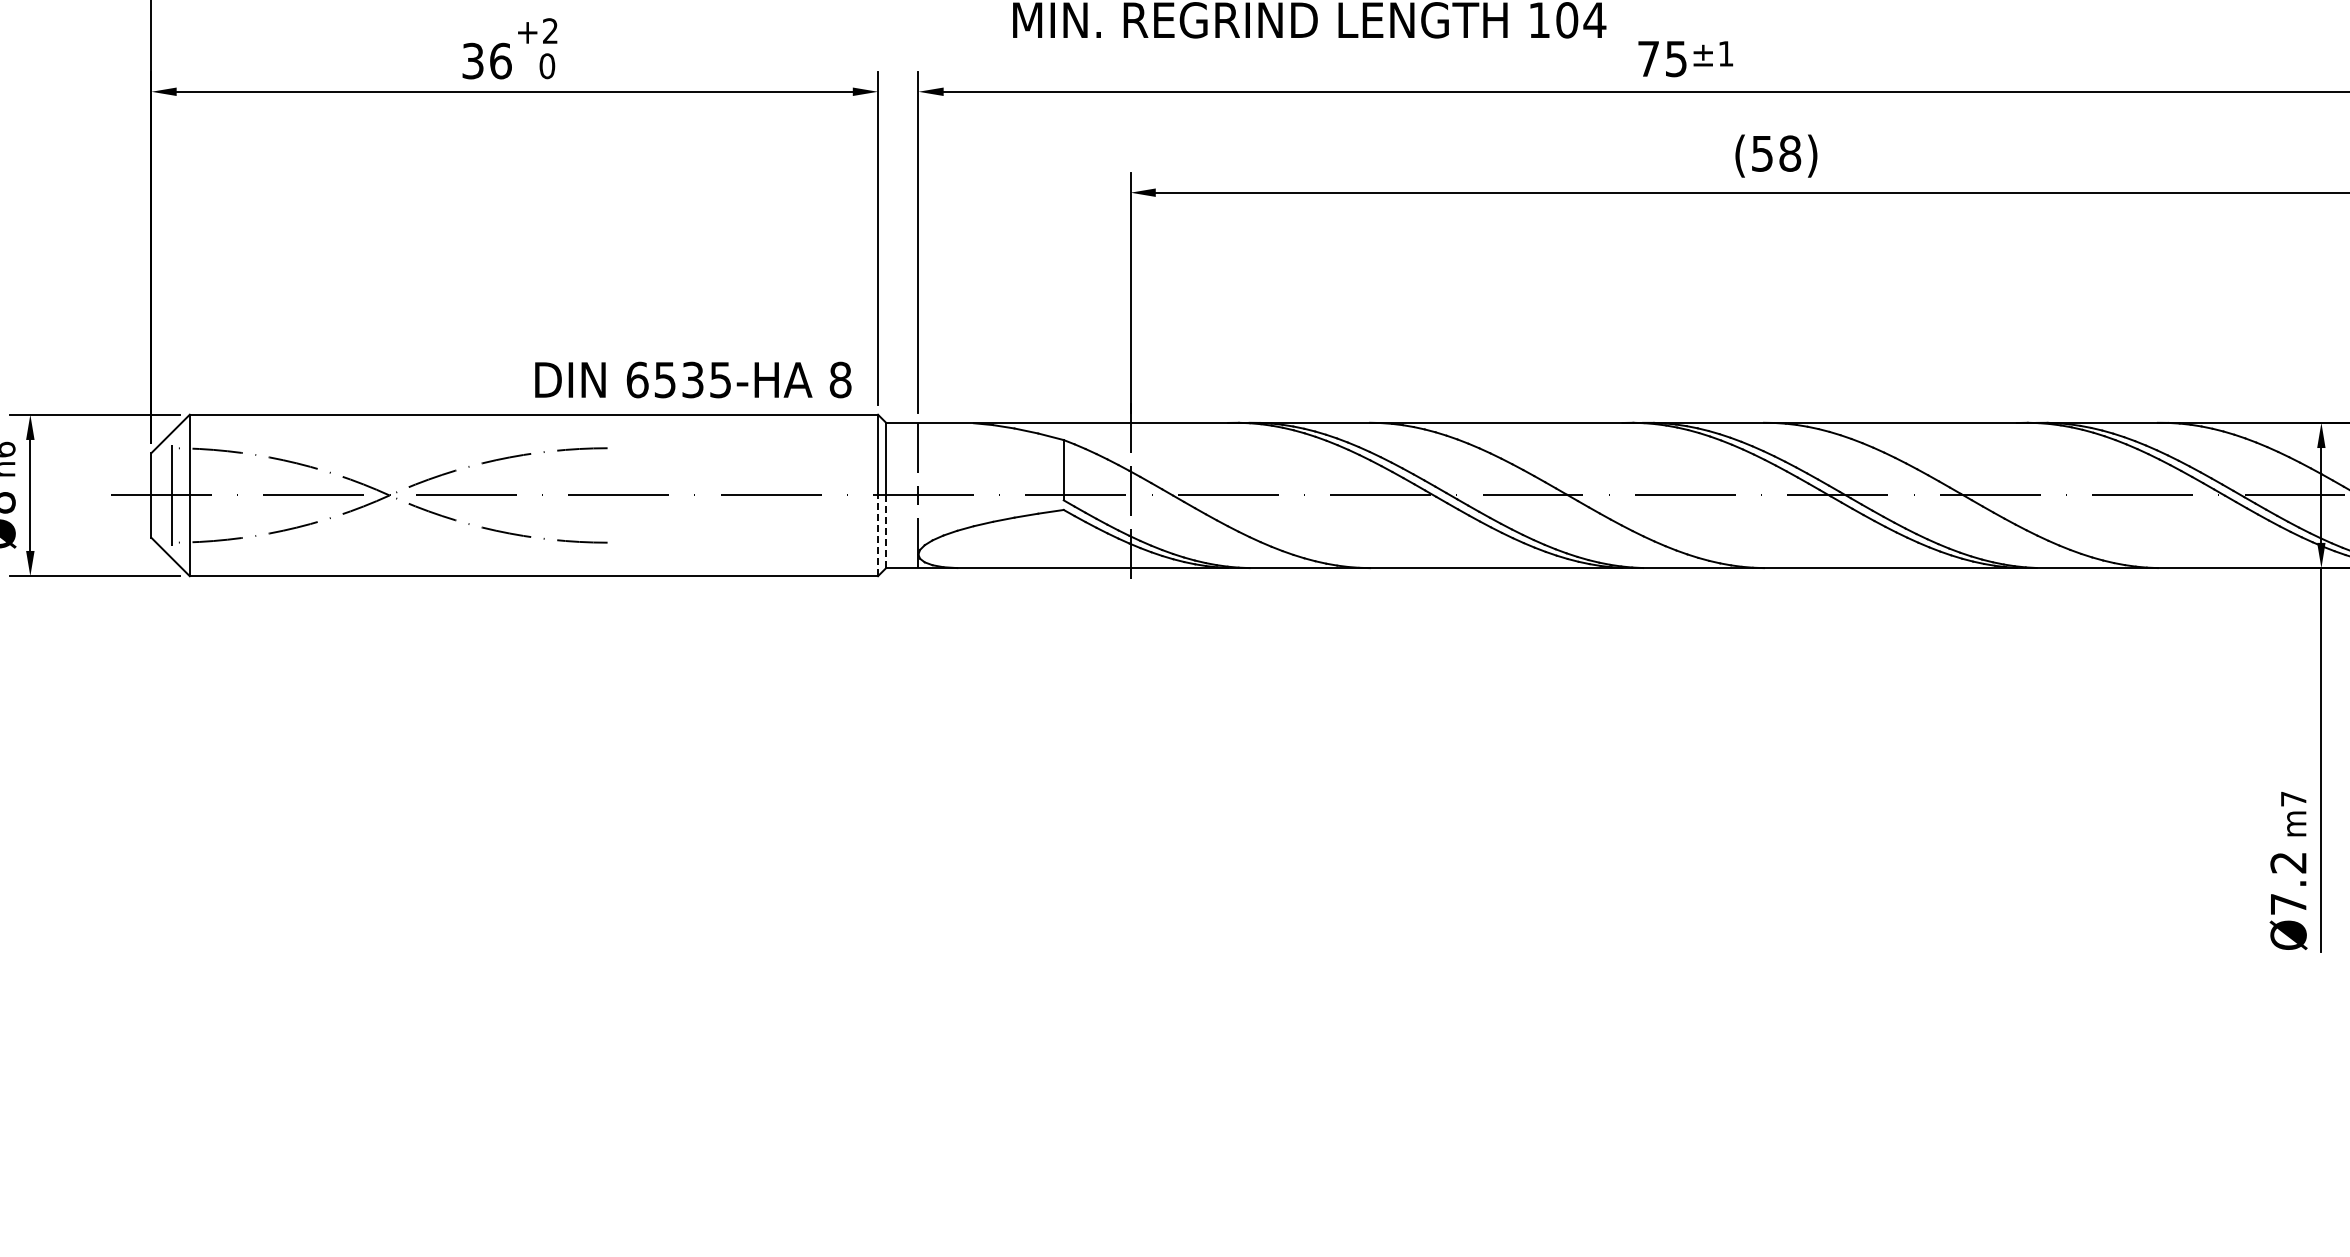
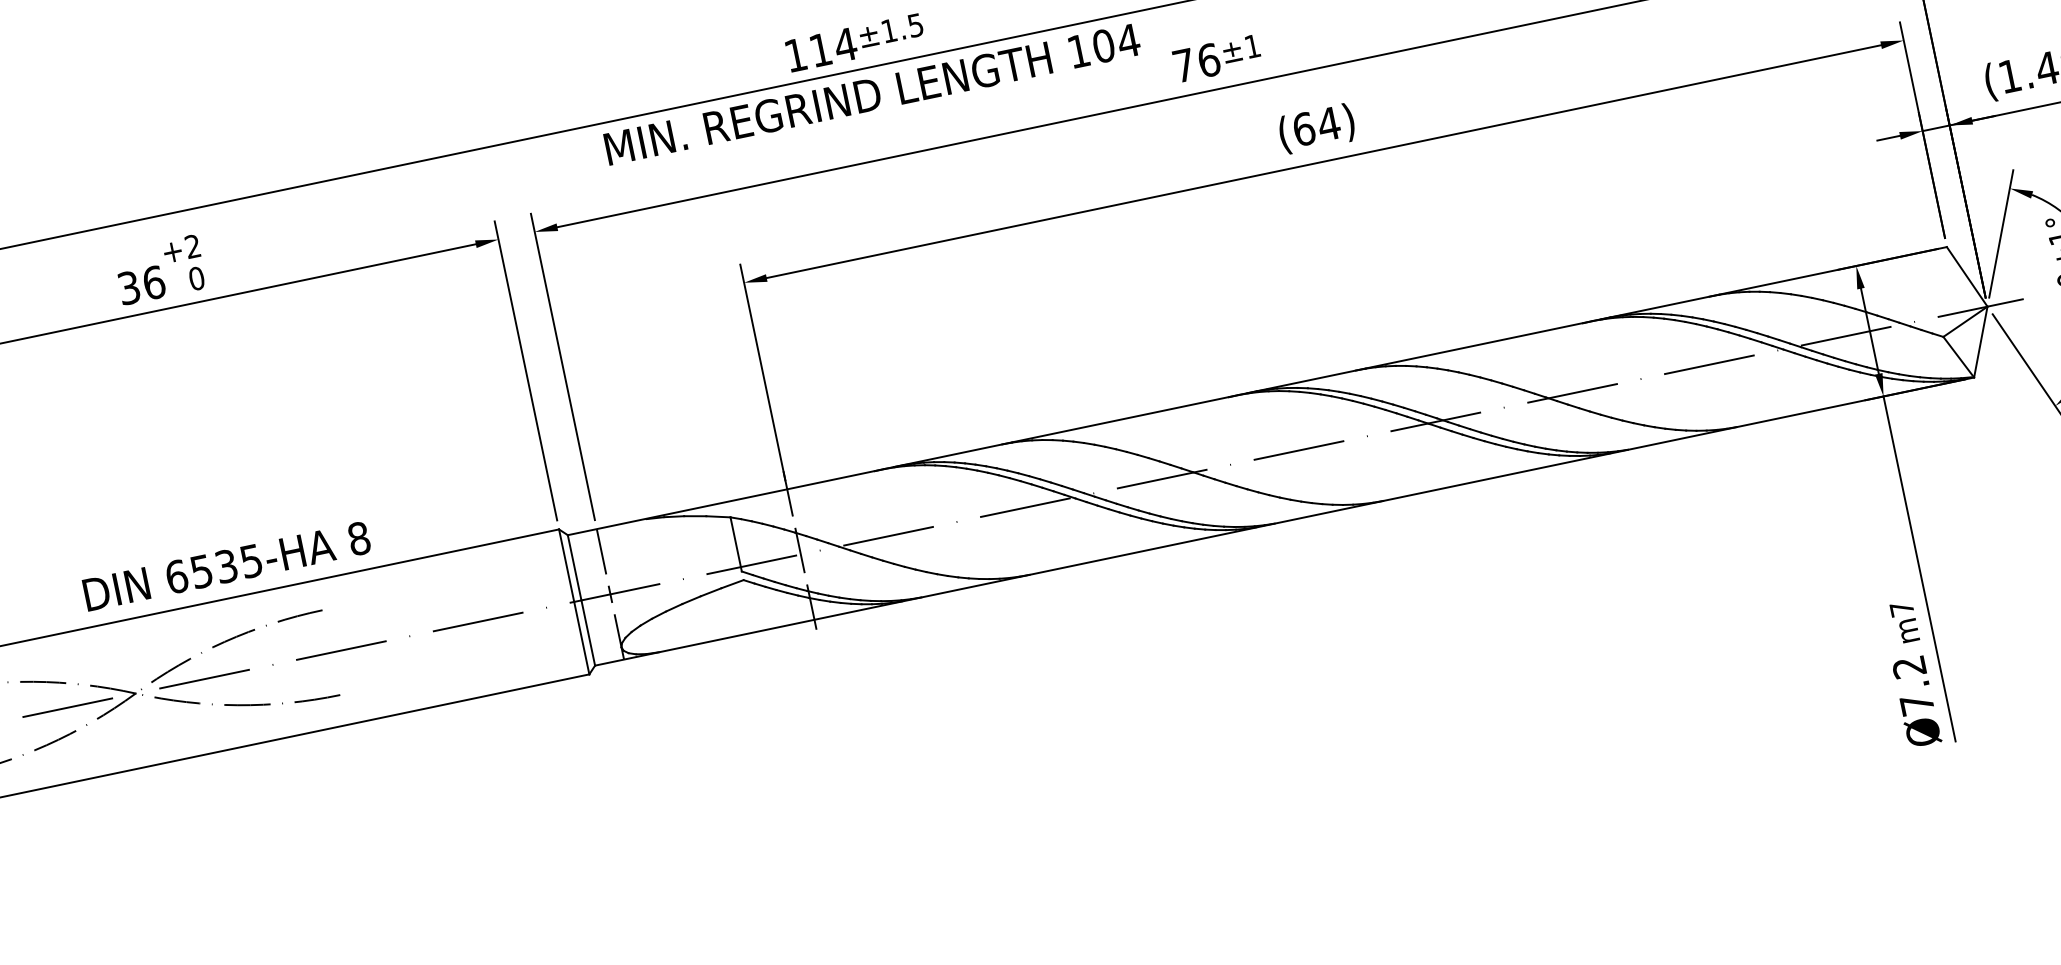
text: (1676, 58) -> (1209, 59), 75 -> 76
text: (1776, 153) -> (1316, 126), (58) -> (64)
text: (693, 379) -> (226, 565), moved
line: (886, 531) -> (588, 632), dashed -> solid
line: (878, 535) -> (582, 637), dashed -> solid

